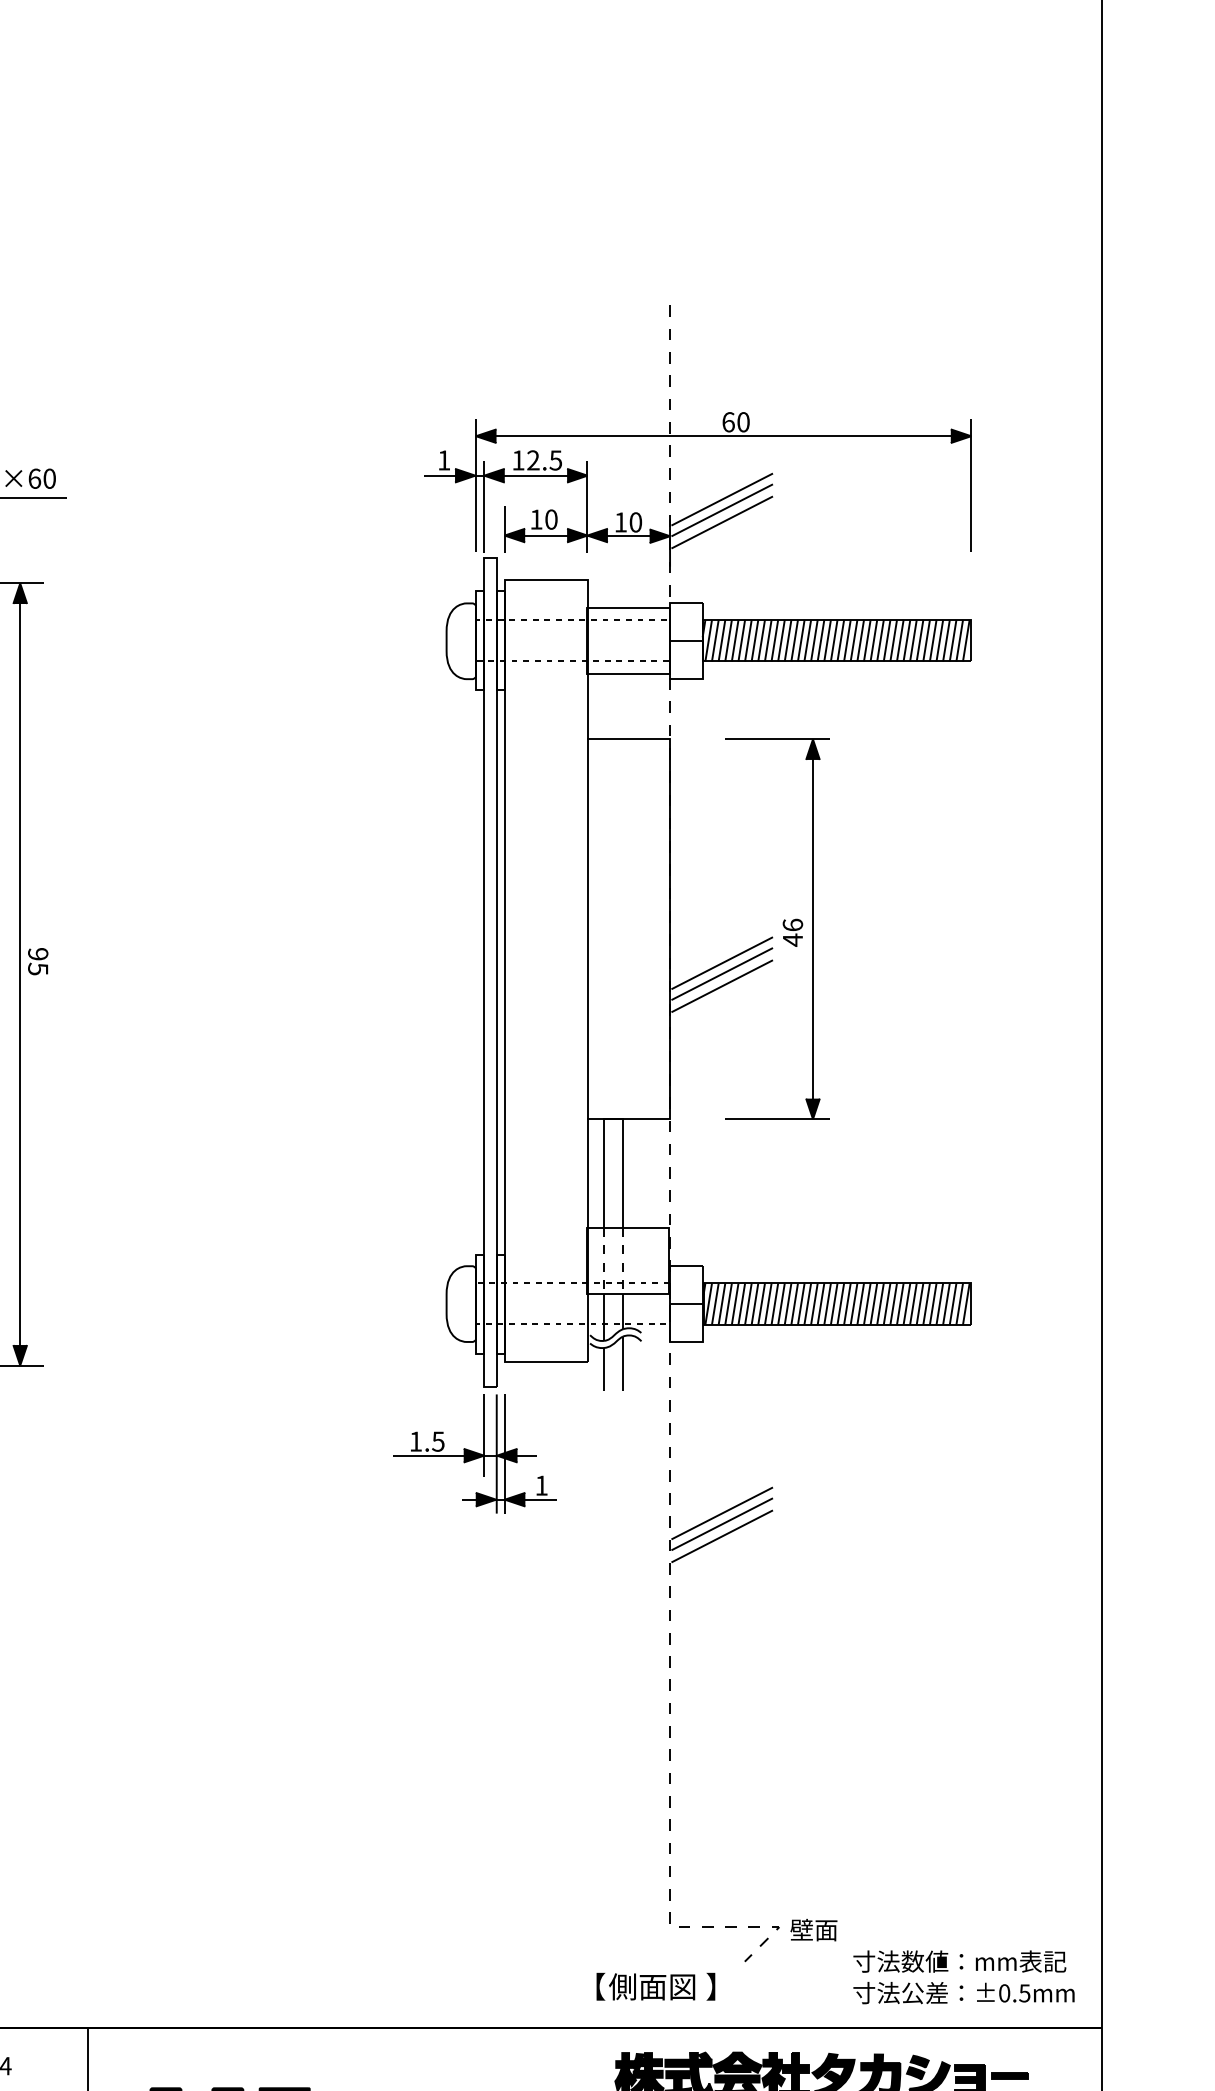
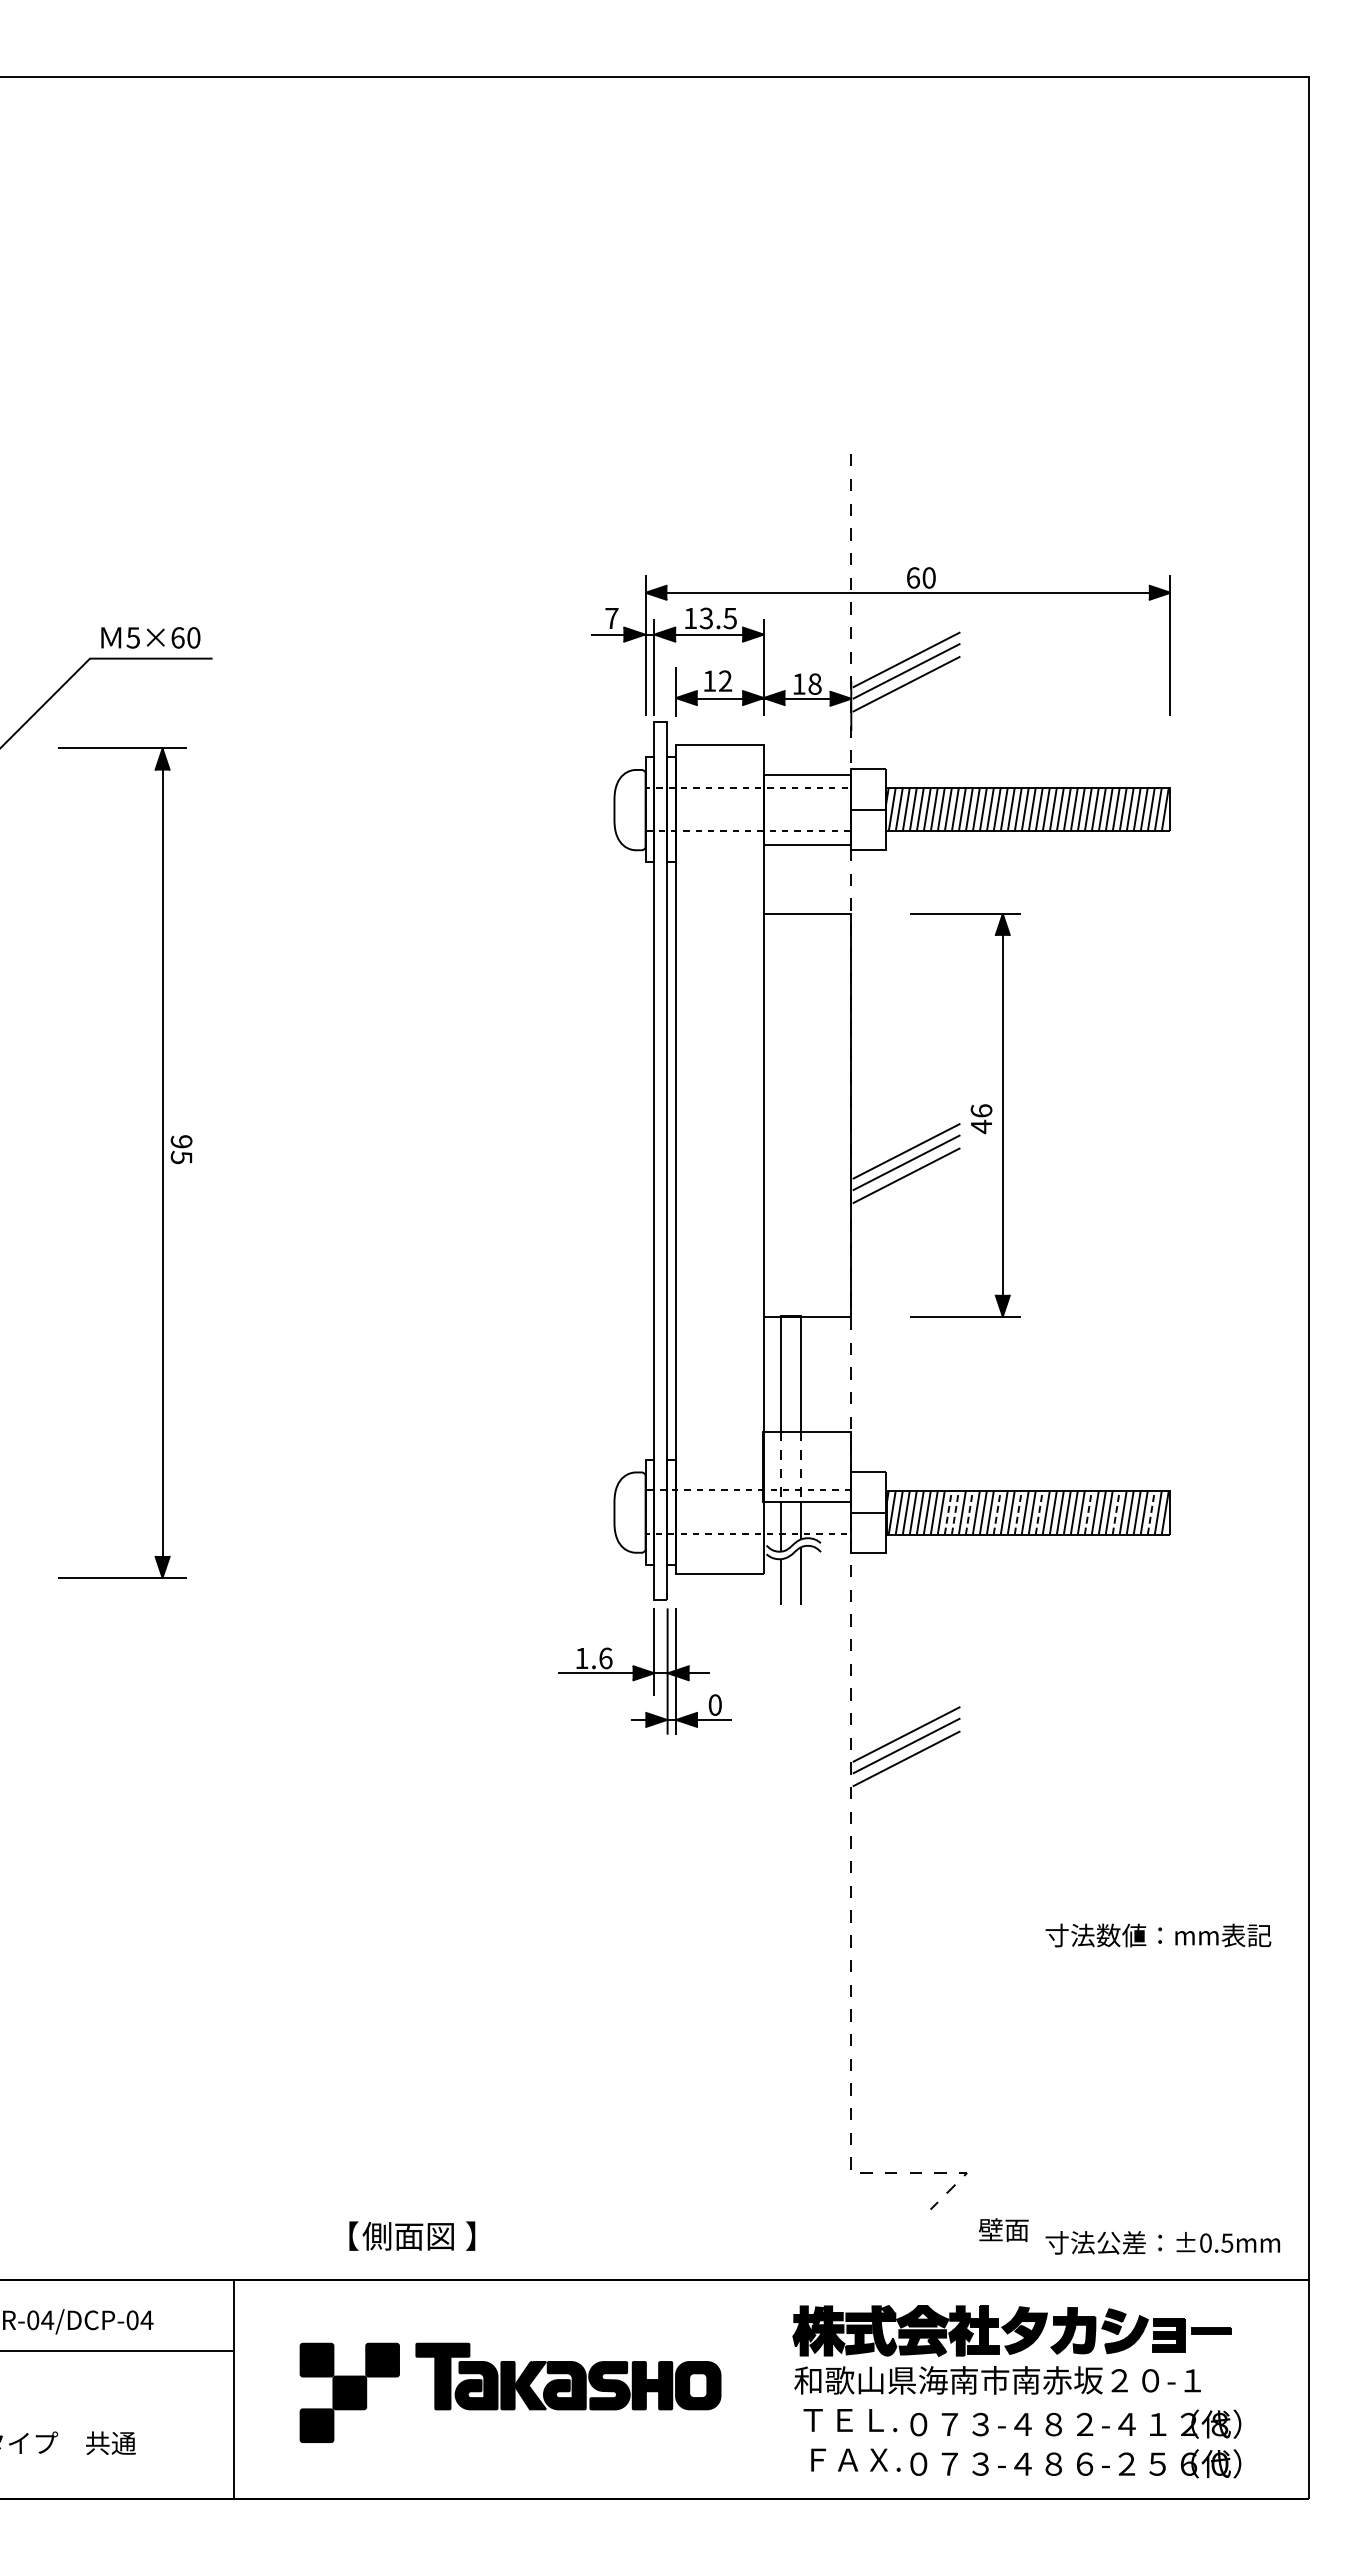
text: (443, 460) -> (611, 618), 1 -> 7
text: (533, 460) -> (706, 618), 12.5 -> 13.5
text: (551, 518) -> (725, 680), 10 -> 12
text: (635, 522) -> (814, 684), 10 -> 18
line: (761, 1303) -> (948, 1512), solid -> dashed
line: (768, 1303) -> (955, 1512), solid -> dashed
line: (781, 1303) -> (969, 1512), solid -> dashed
line: (807, 1303) -> (997, 1512), solid -> dashed
line: (827, 1303) -> (1018, 1512), solid -> dashed
line: (847, 1303) -> (1039, 1512), solid -> dashed
line: (893, 1303) -> (1088, 1512), solid -> dashed
line: (920, 1303) -> (1116, 1512), solid -> dashed
line: (953, 1303) -> (1151, 1512), solid -> dashed
text: (438, 1441) -> (605, 1658), 1.5 -> 1.6
text: (540, 1485) -> (714, 1704), 1 -> 0
text: (813, 1929) -> (1003, 2229), moved
text: (959, 1961) -> (1158, 1935), moved
text: (656, 1986) -> (412, 2235), moved

